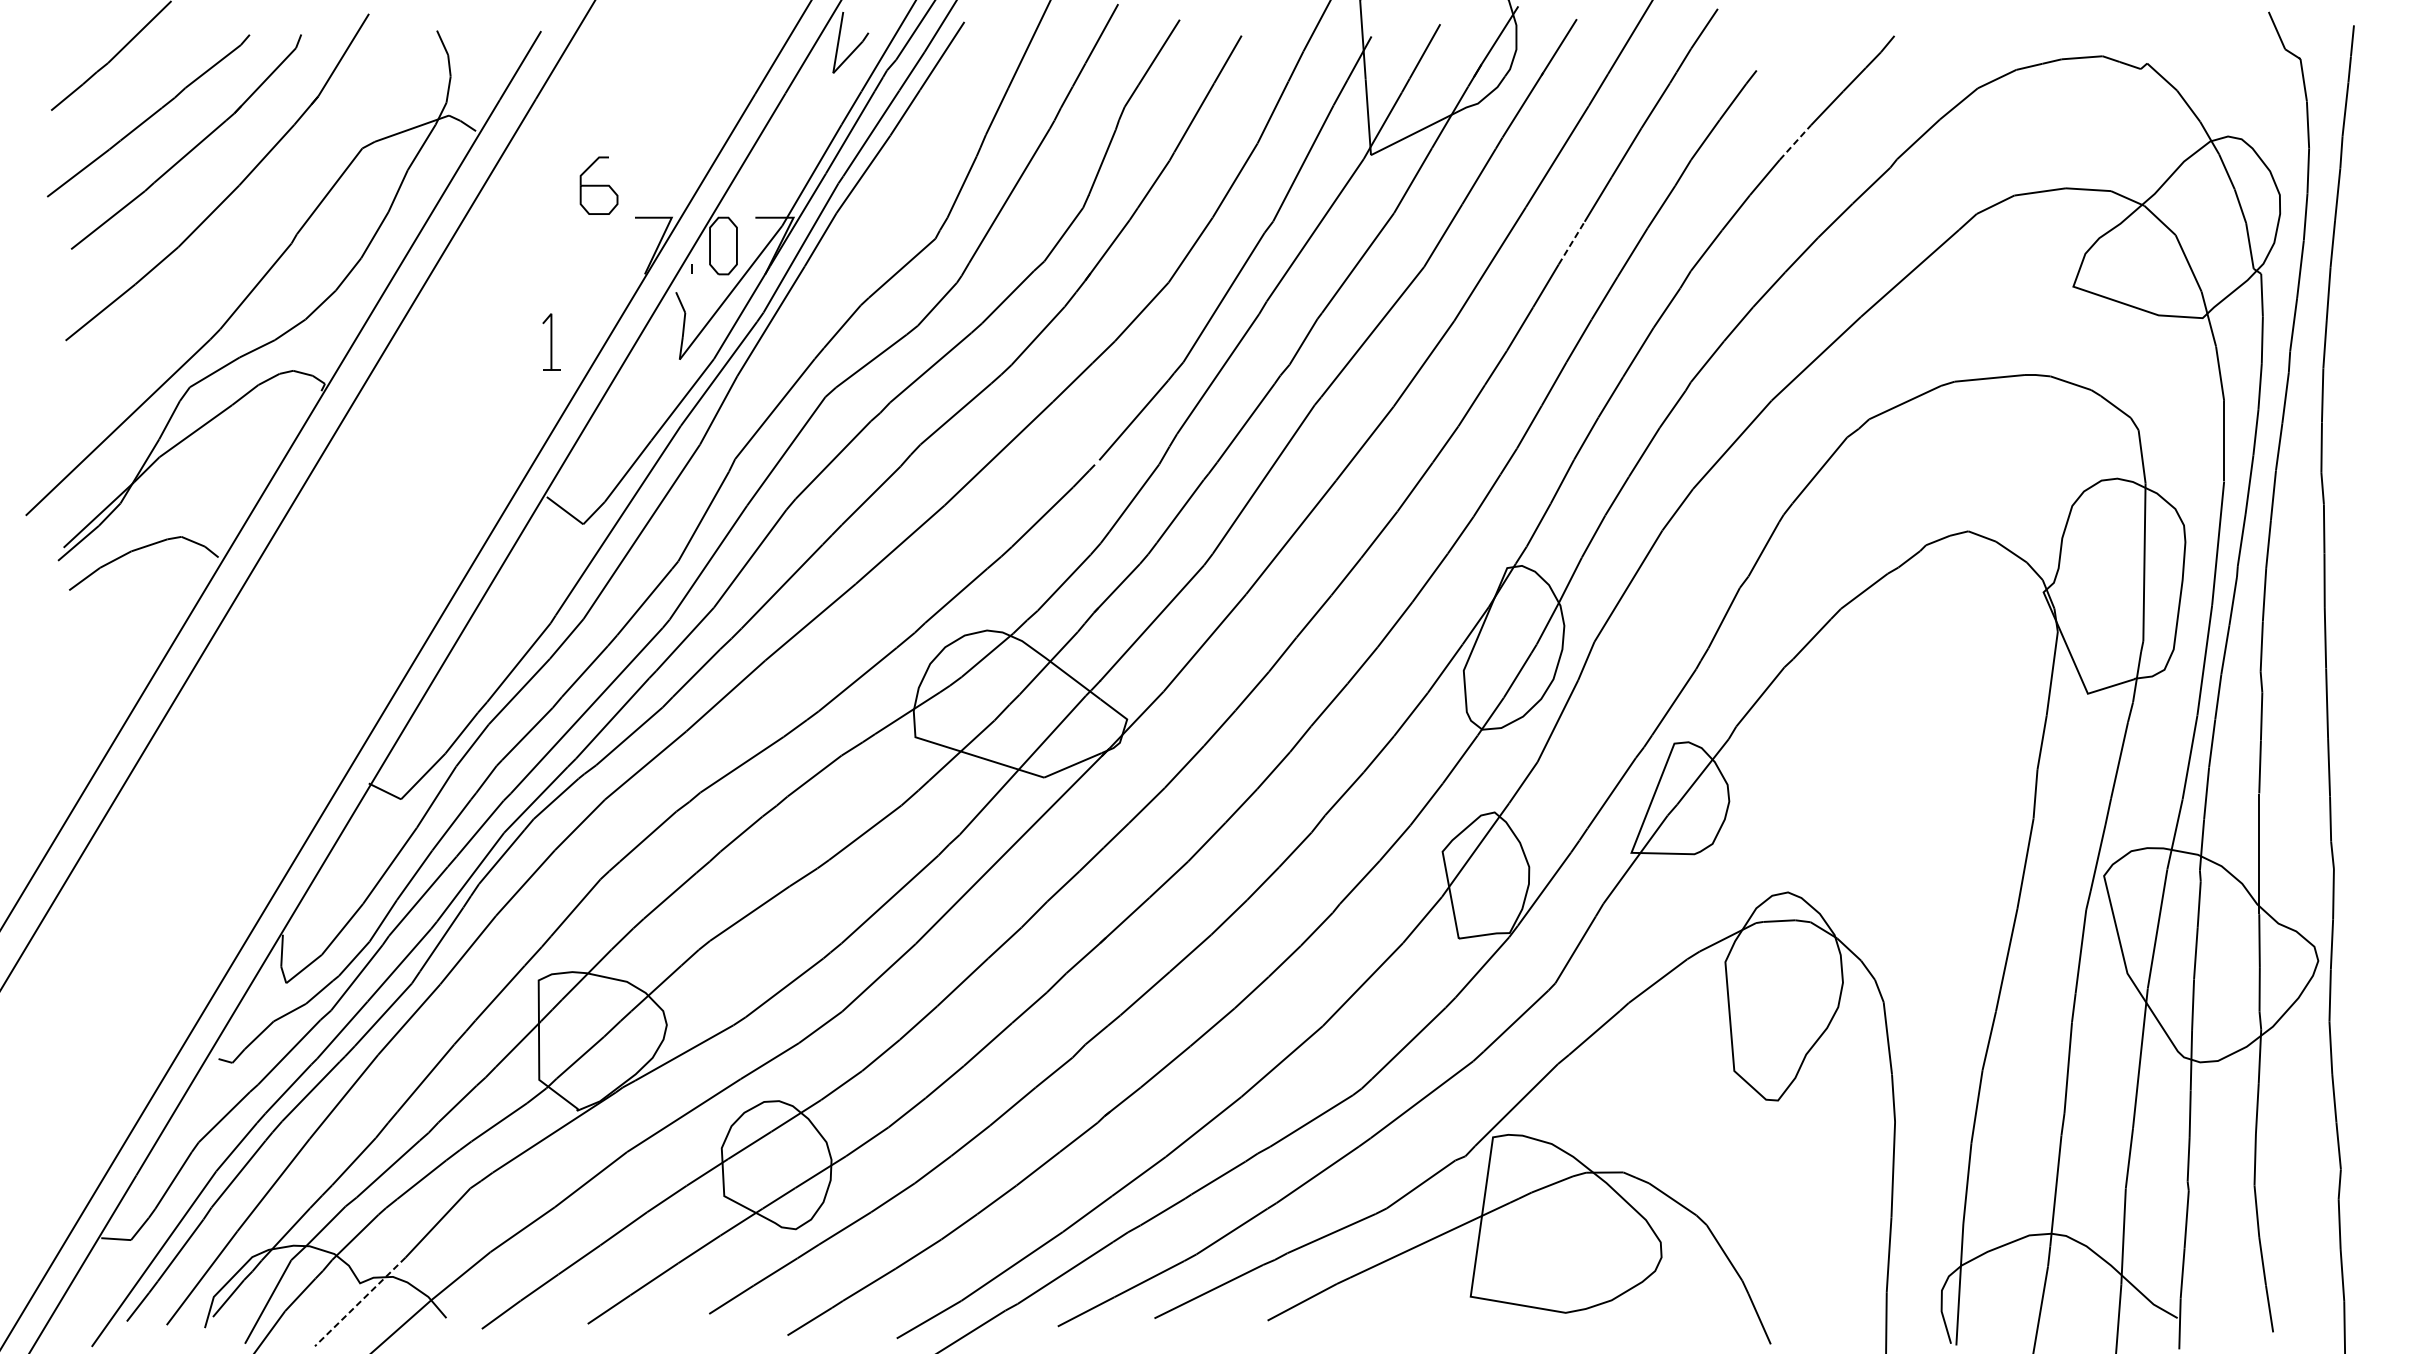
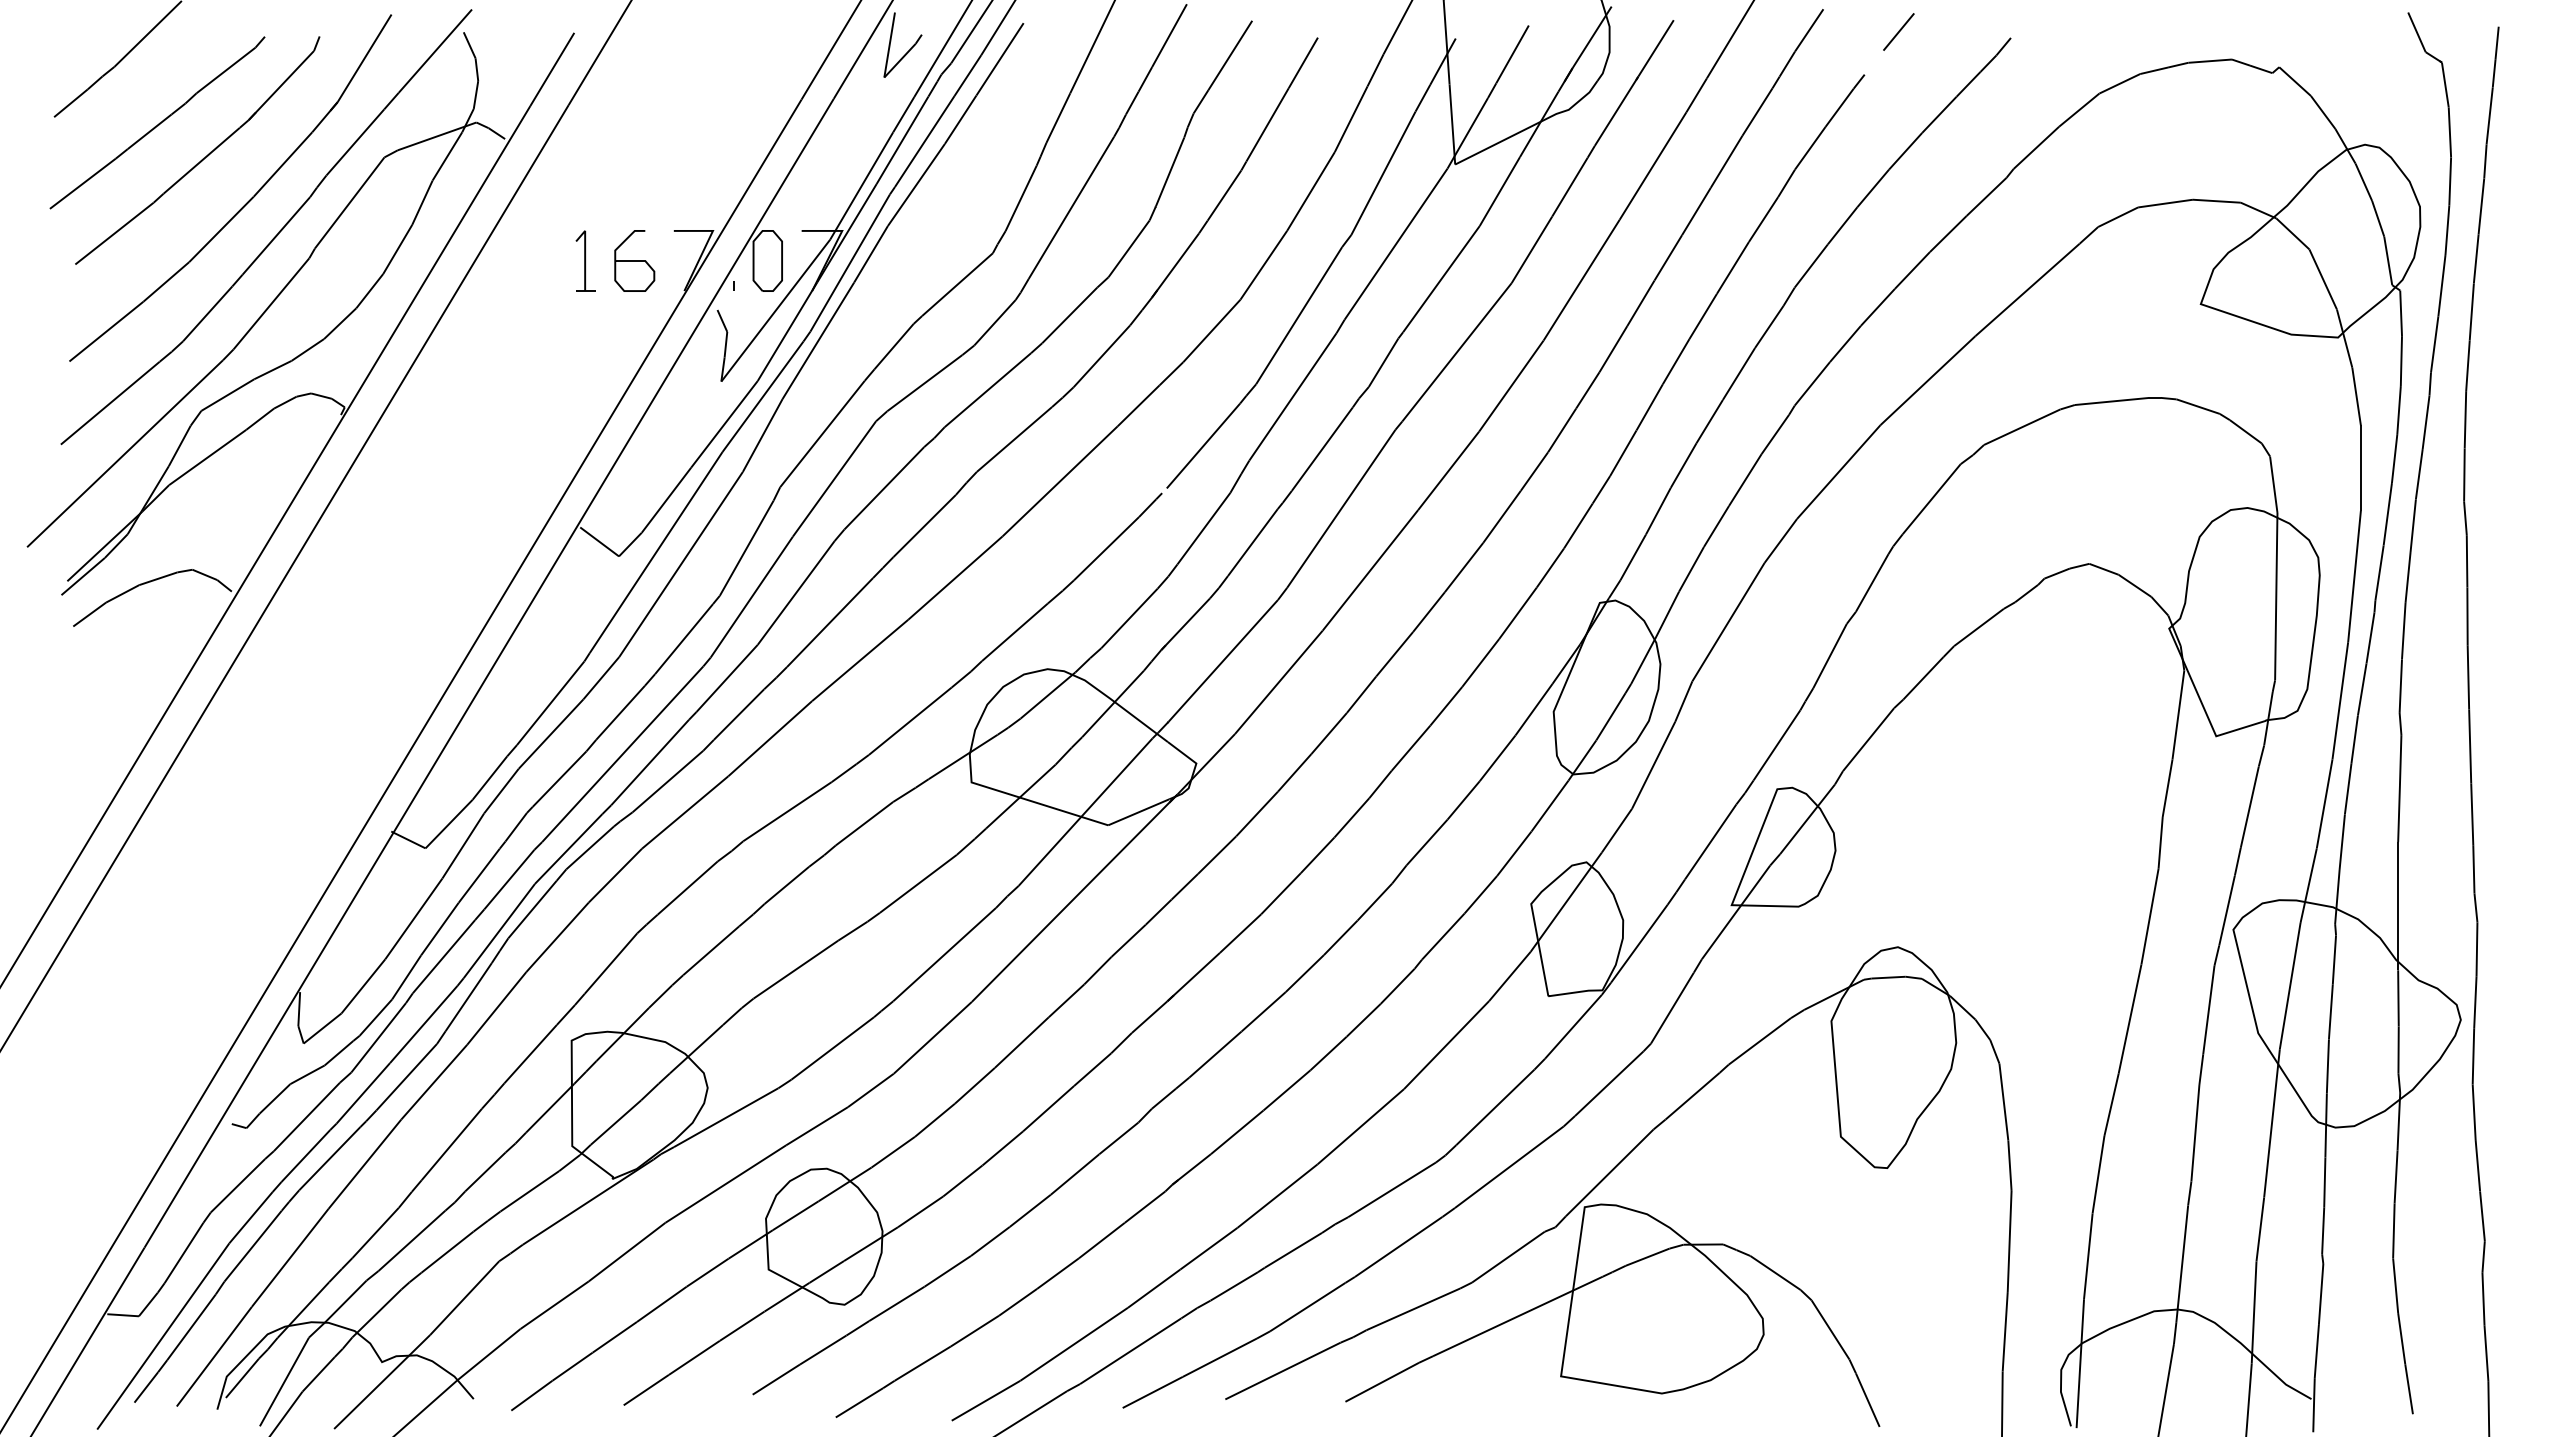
line: (1788, 29) -> (1898, 31), added
line: (1795, 142) -> (1905, 151), dashed -> solid
part: (598, 185) -> (634, 260), moved
part: (259, 222) -> (275, 235), added
line: (1571, 242) -> (1668, 257), dashed -> solid
part: (551, 341) -> (585, 260), moved
line: (360, 1301) -> (382, 1381), dashed -> solid

